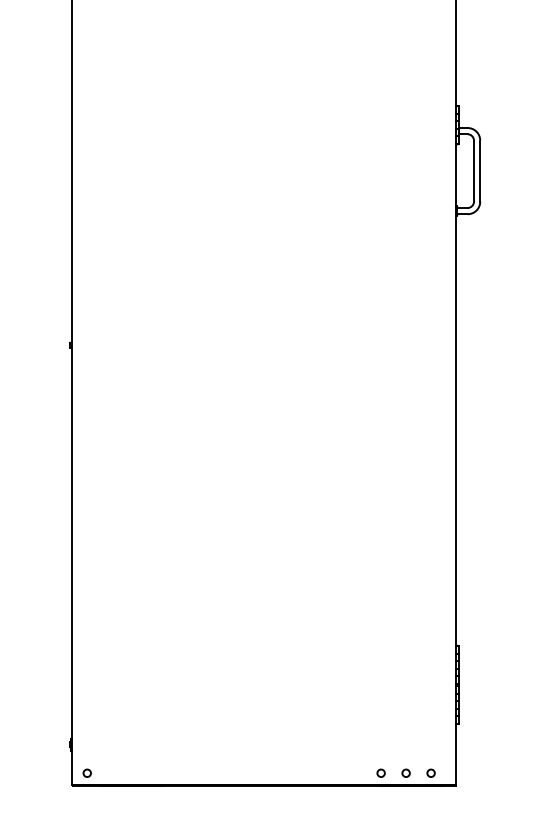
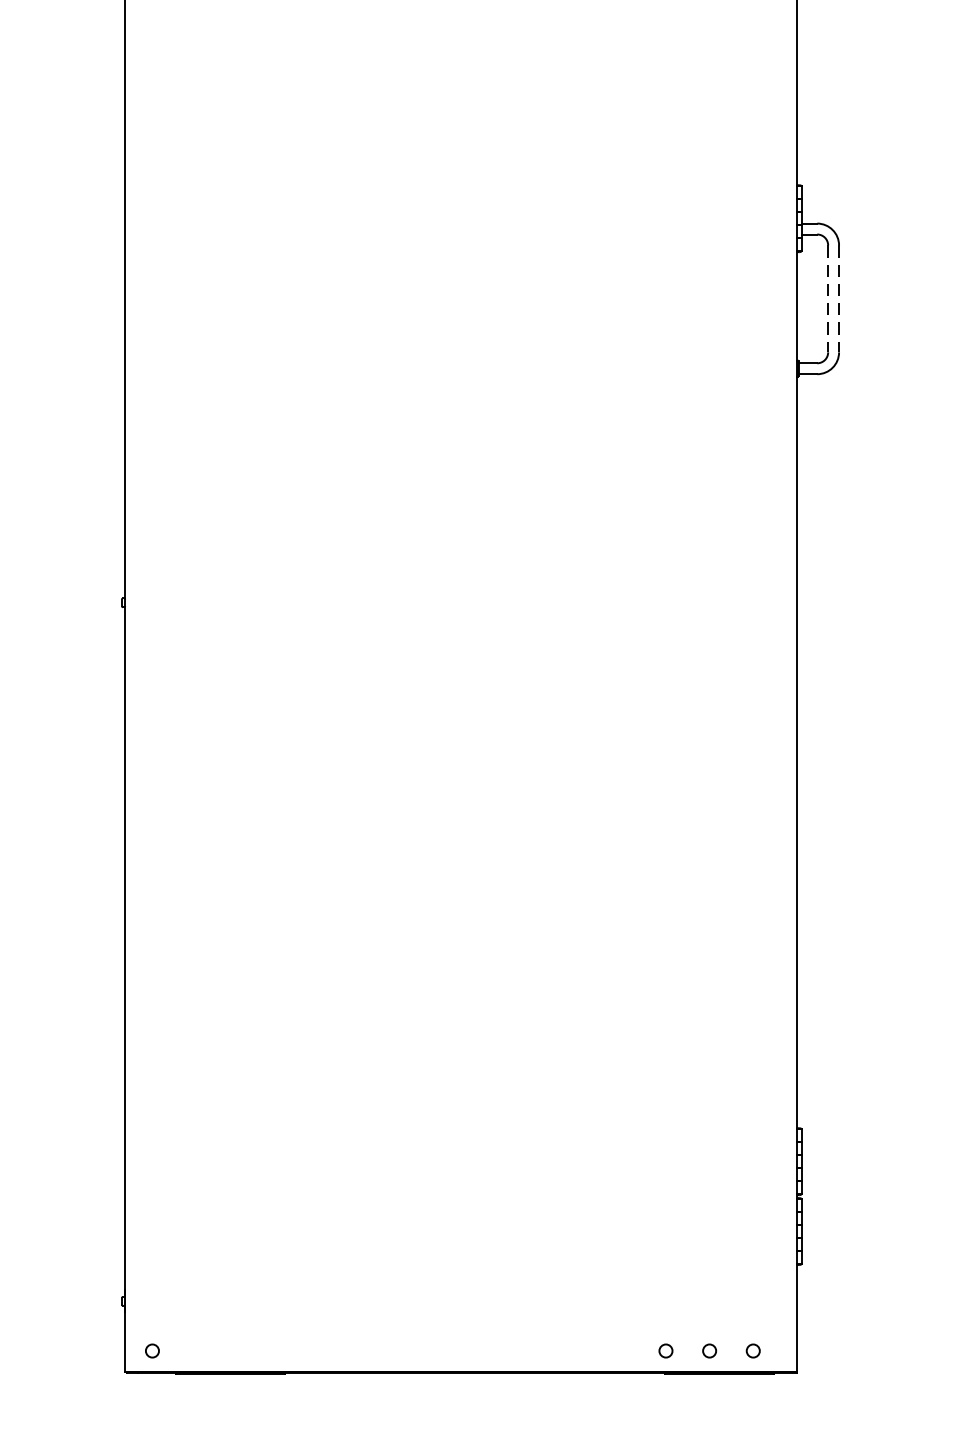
line: (473, 171) -> (827, 299), solid -> dashed
line: (480, 171) -> (839, 299), solid -> dashed

